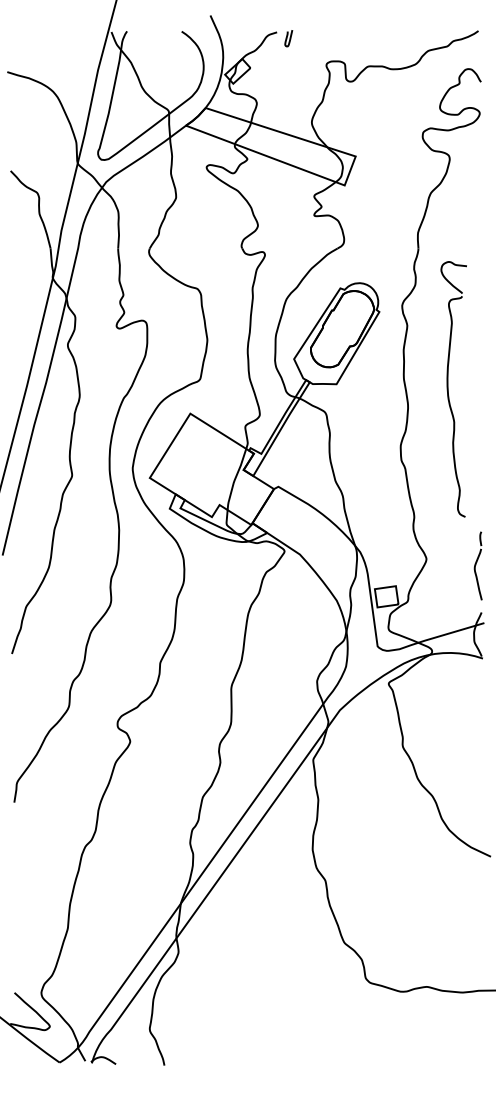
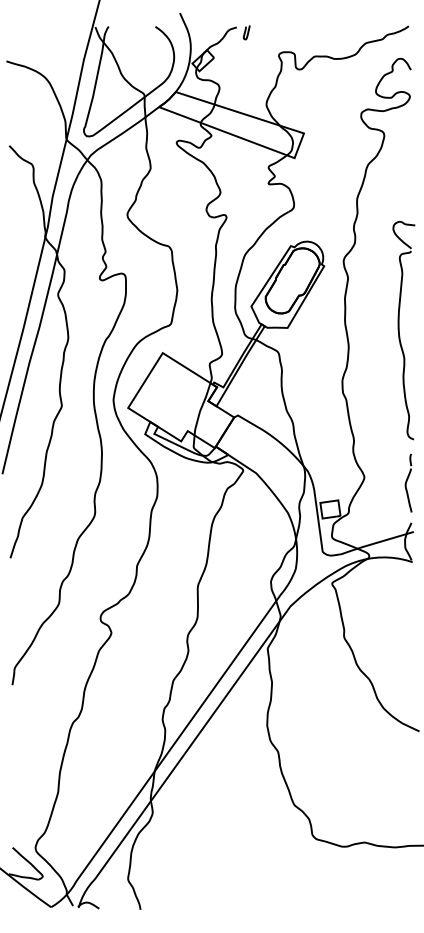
part: (453, 389) -> (403, 330), moved

